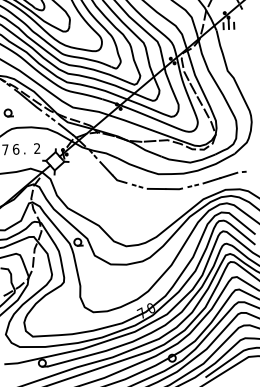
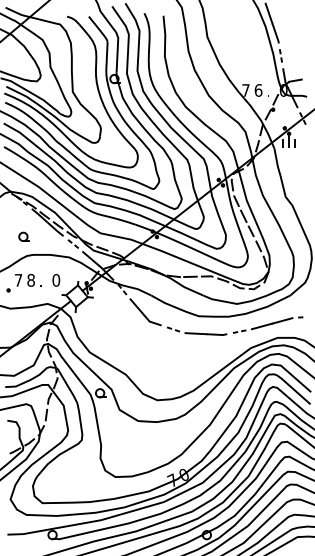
text: (37, 148) -> (56, 280), 2 -> 0
text: (16, 149) -> (31, 280), 6 -> 8

